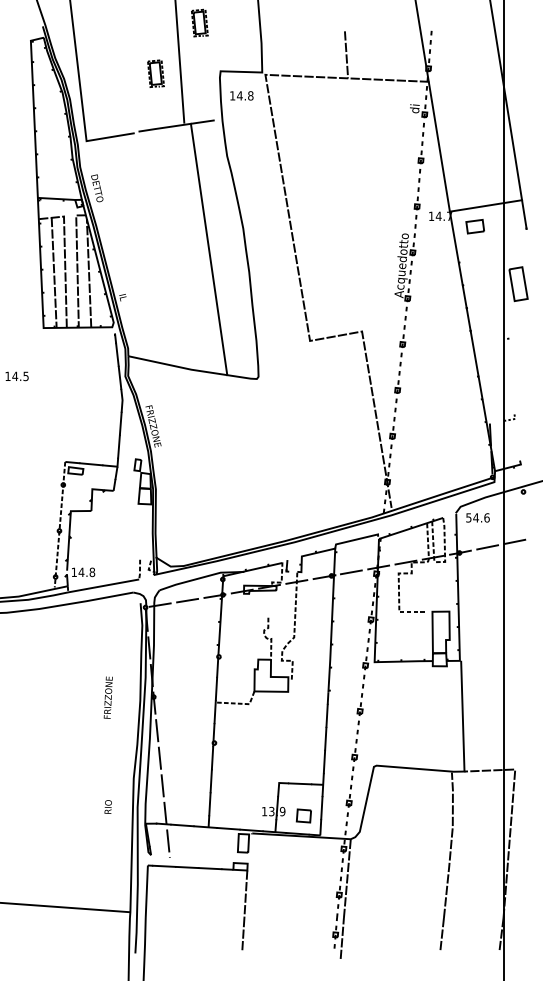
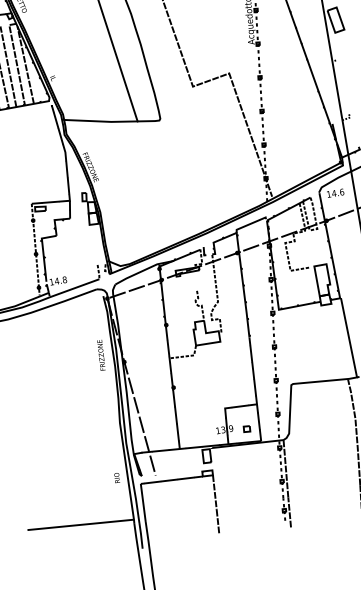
text: (468, 517) -> (328, 194), 54.6 -> 14.6
text: (107, 697) -> (100, 355), moved
text: (107, 806) -> (116, 477), moved
part: (303, 815) -> (246, 428), size x0.62

